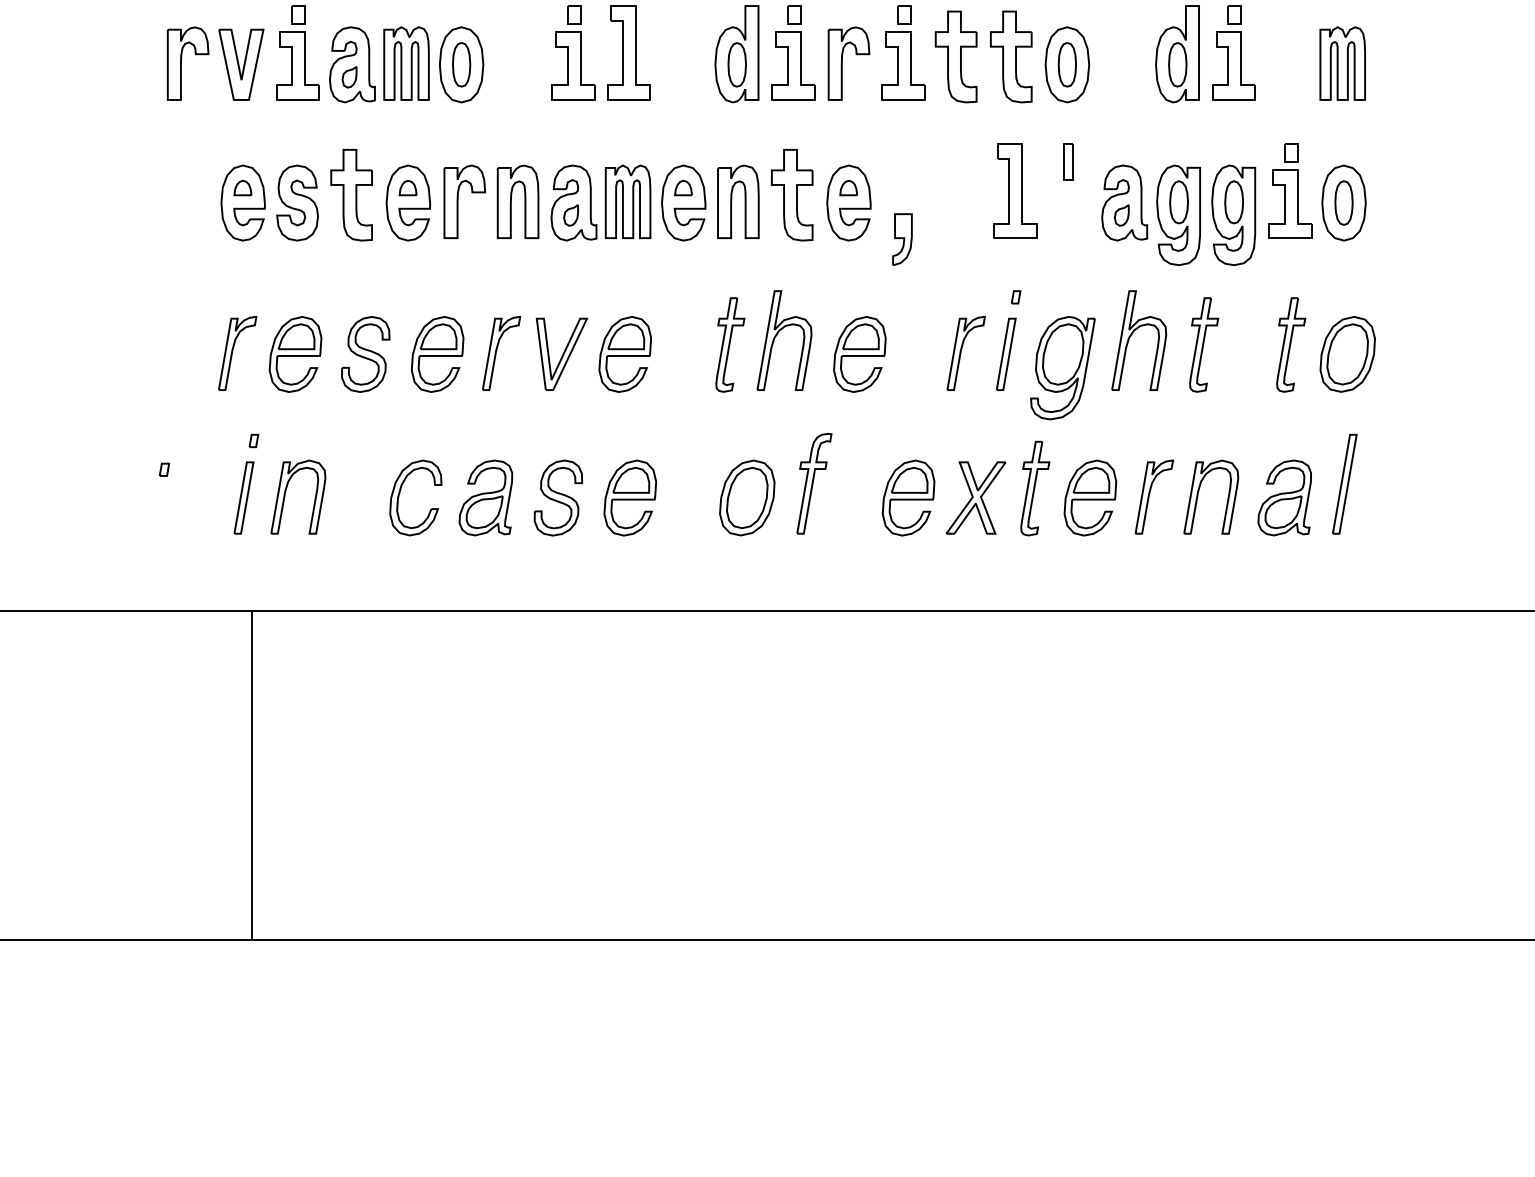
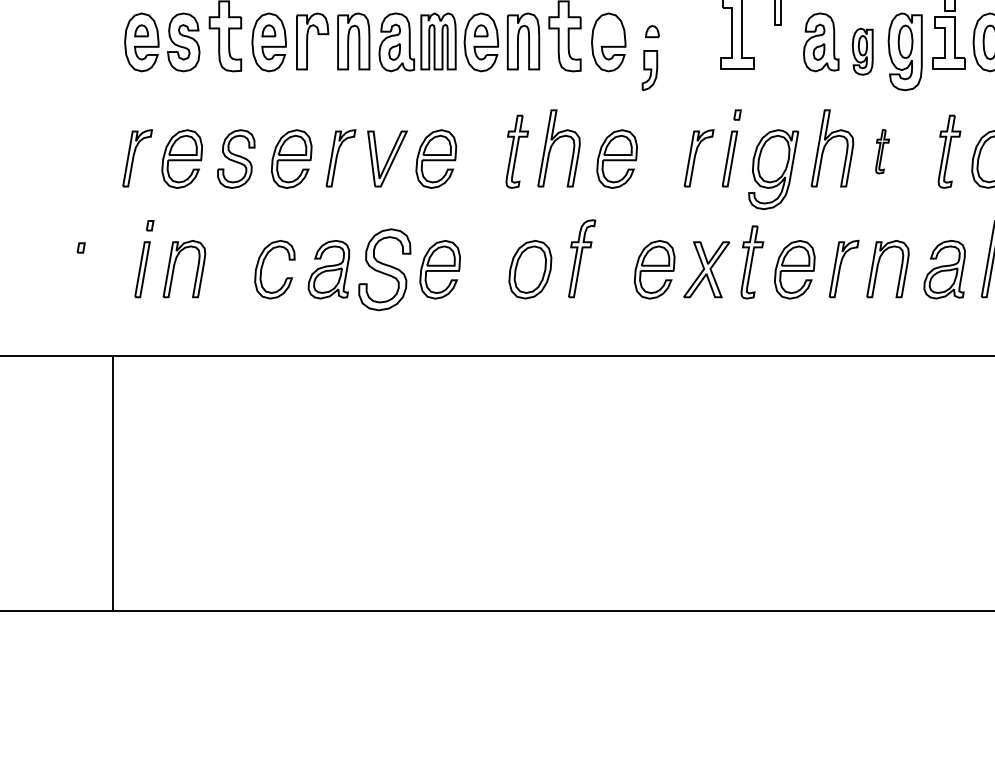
part: (848, 187) -> (652, 31), moved
part: (1178, 214) -> (862, 51), size x0.6
part: (1204, 344) -> (882, 151), size x0.6
part: (558, 497) -> (384, 269), size x1.4
line: (252, 775) -> (113, 483), moved

